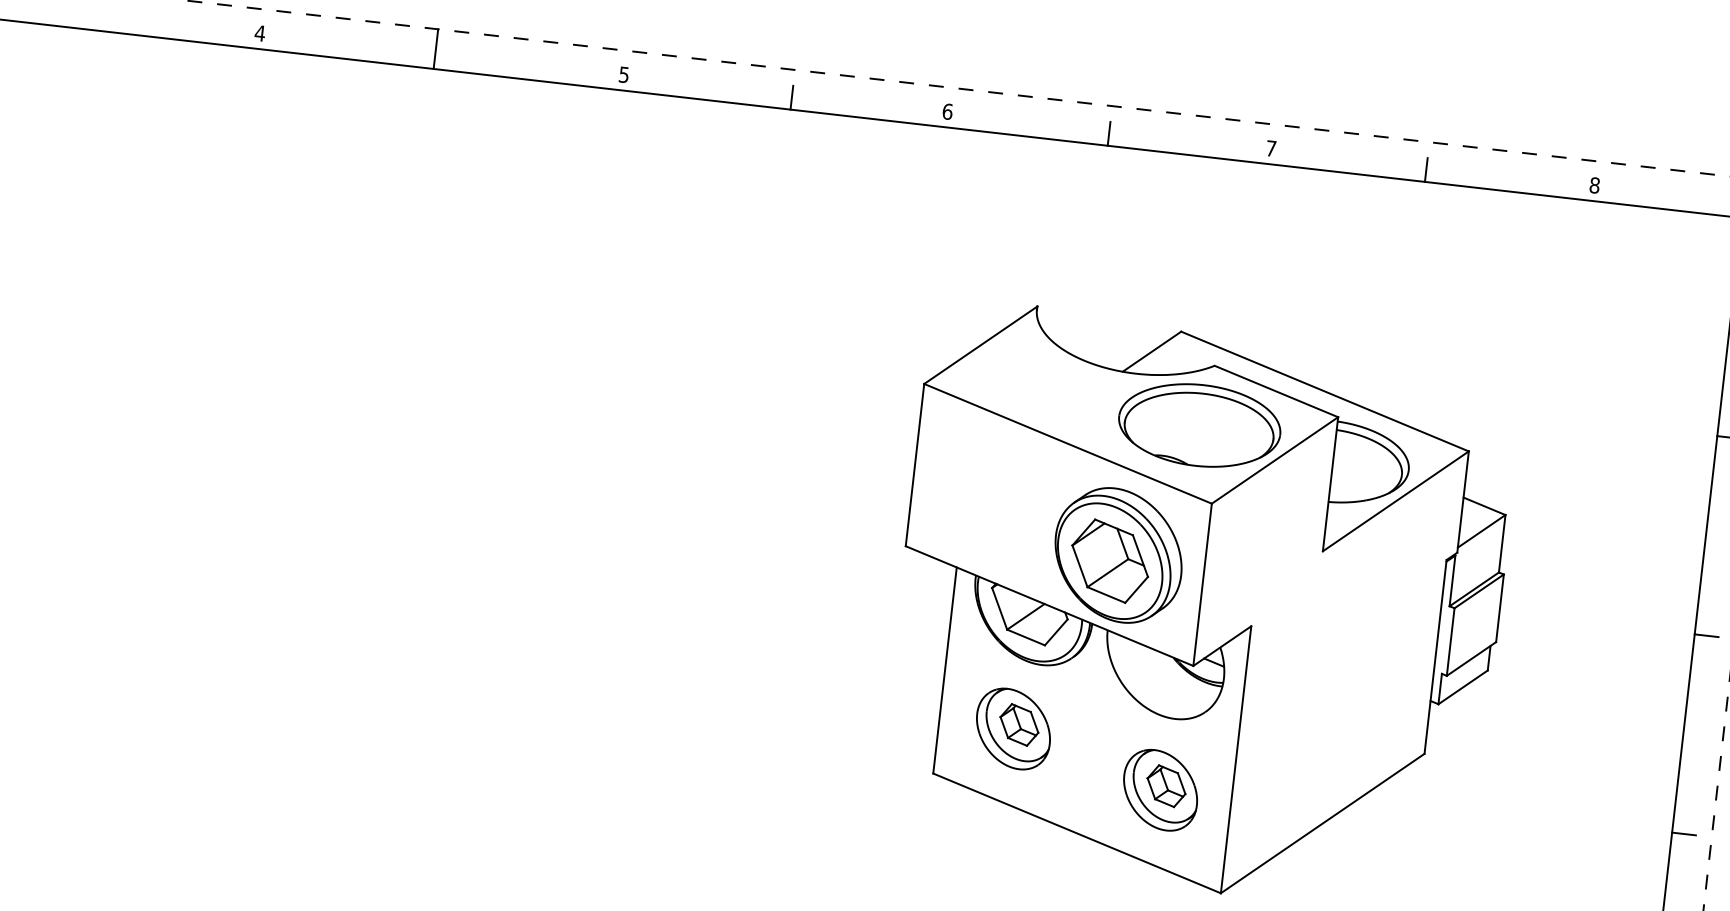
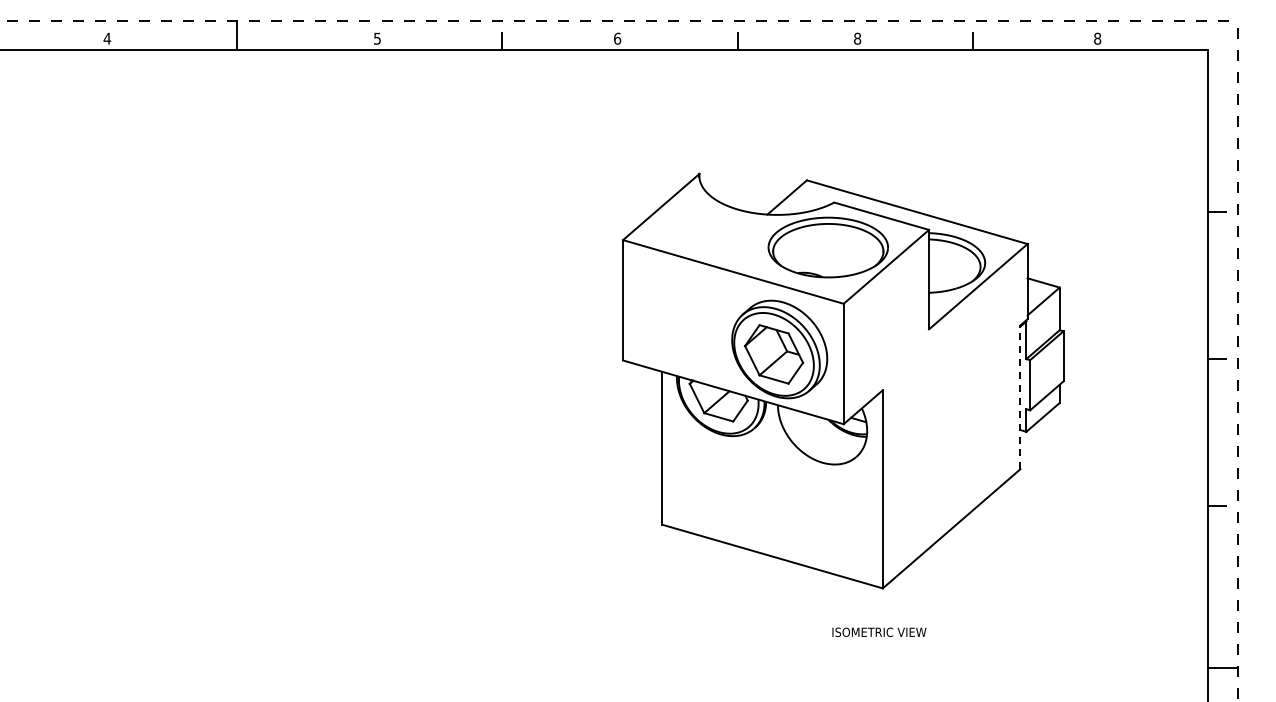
text: (1271, 148) -> (857, 38), 7 -> 8
line: (1435, 657) -> (1020, 397), solid -> dashed
part: (1012, 729) -> (716, 485), removed
part: (1159, 789) -> (829, 517), removed

